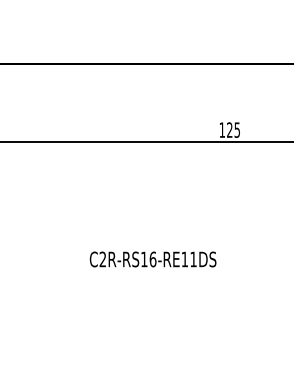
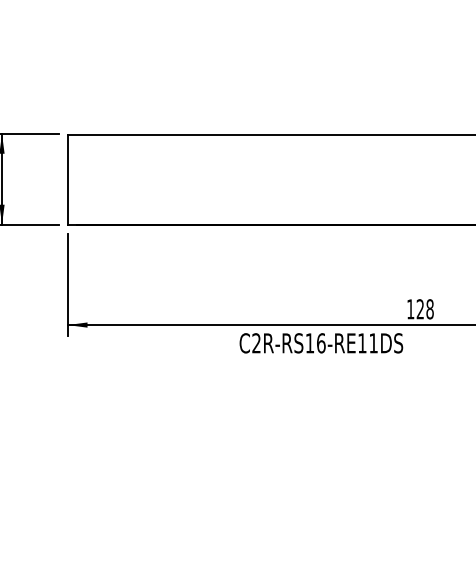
text: (236, 130) -> (429, 309), 125 -> 128
text: (153, 259) -> (321, 343), moved

